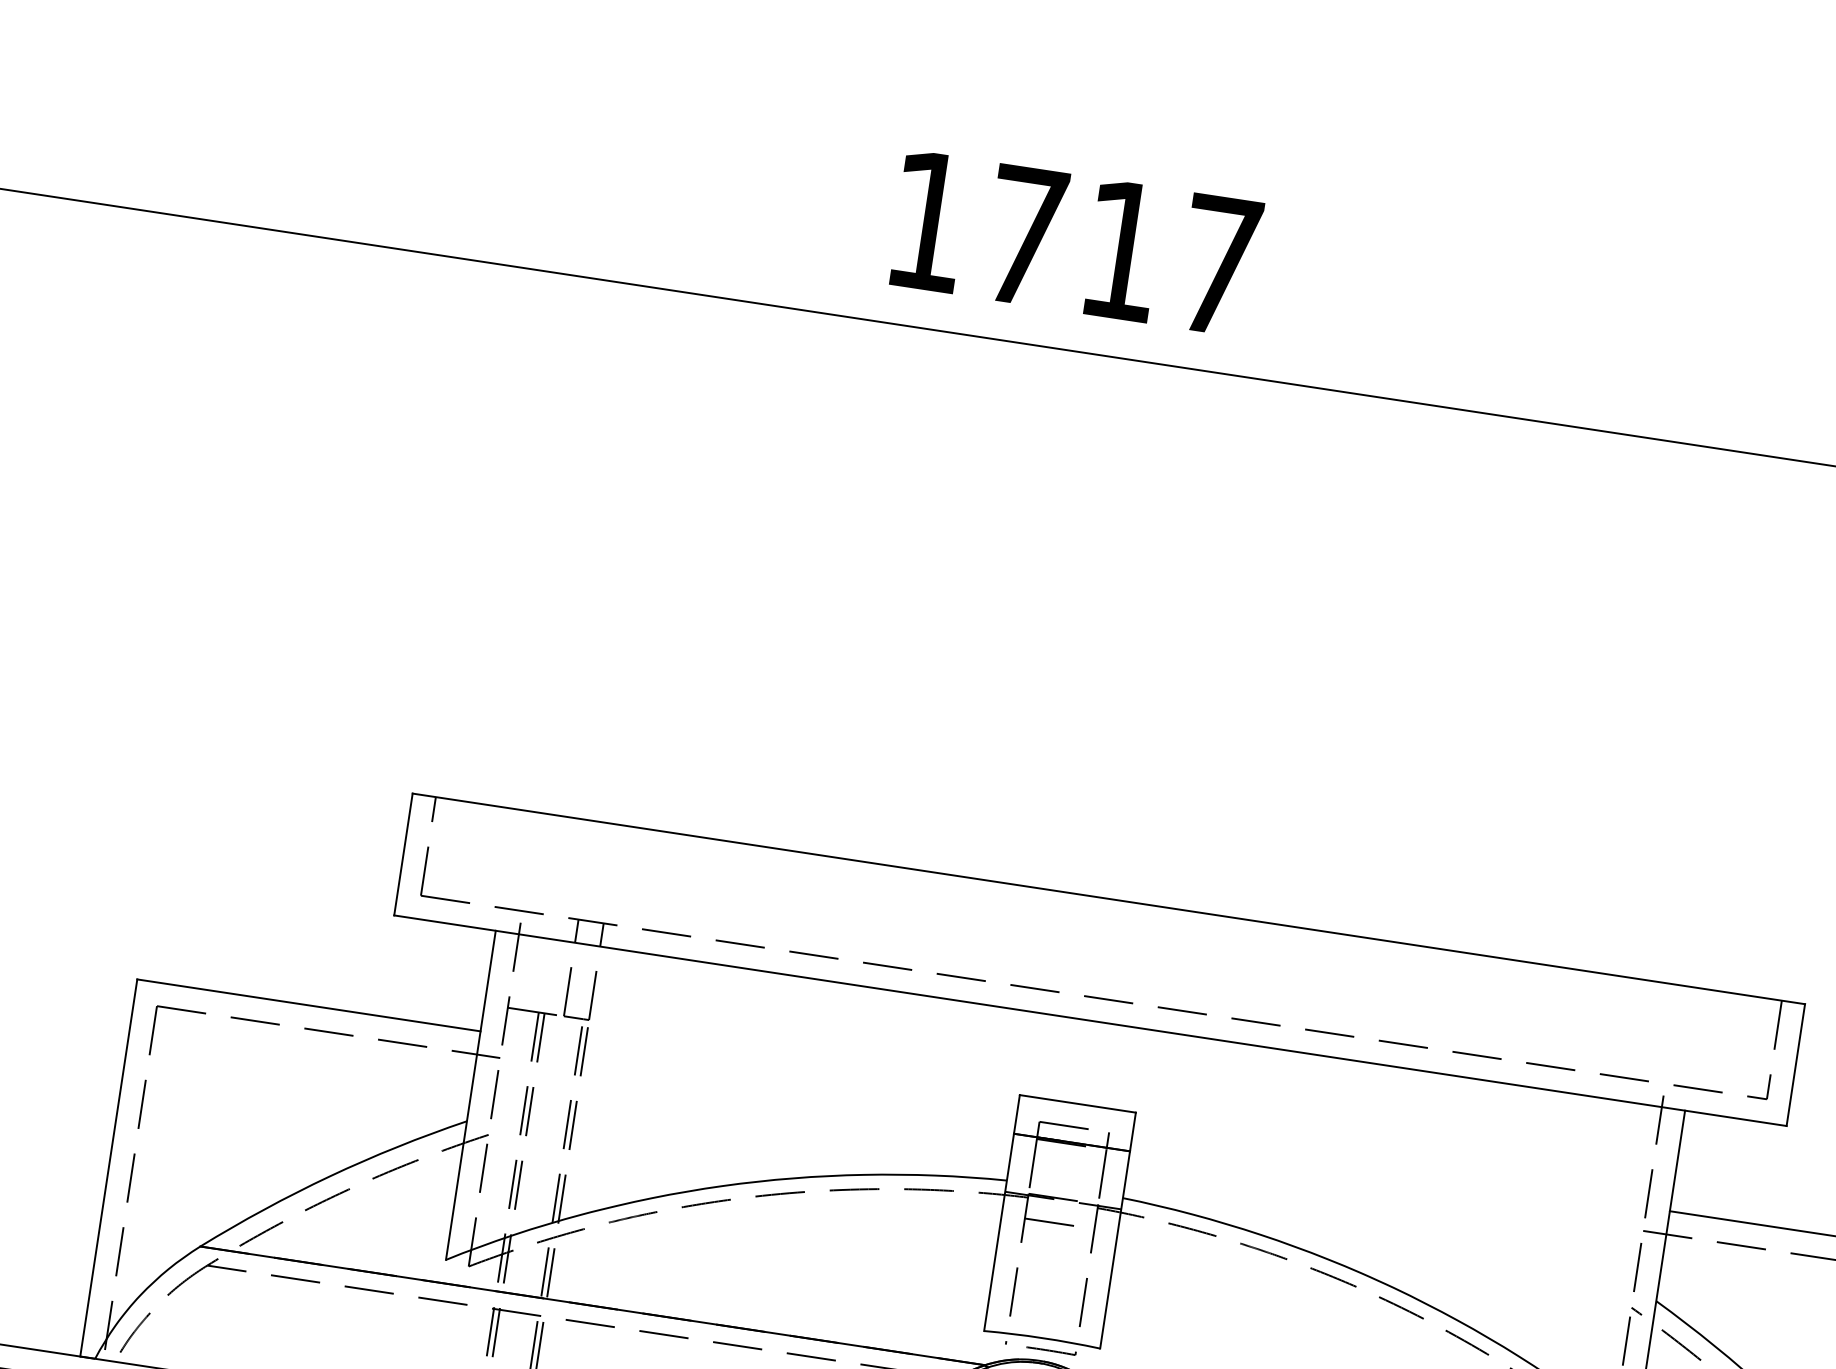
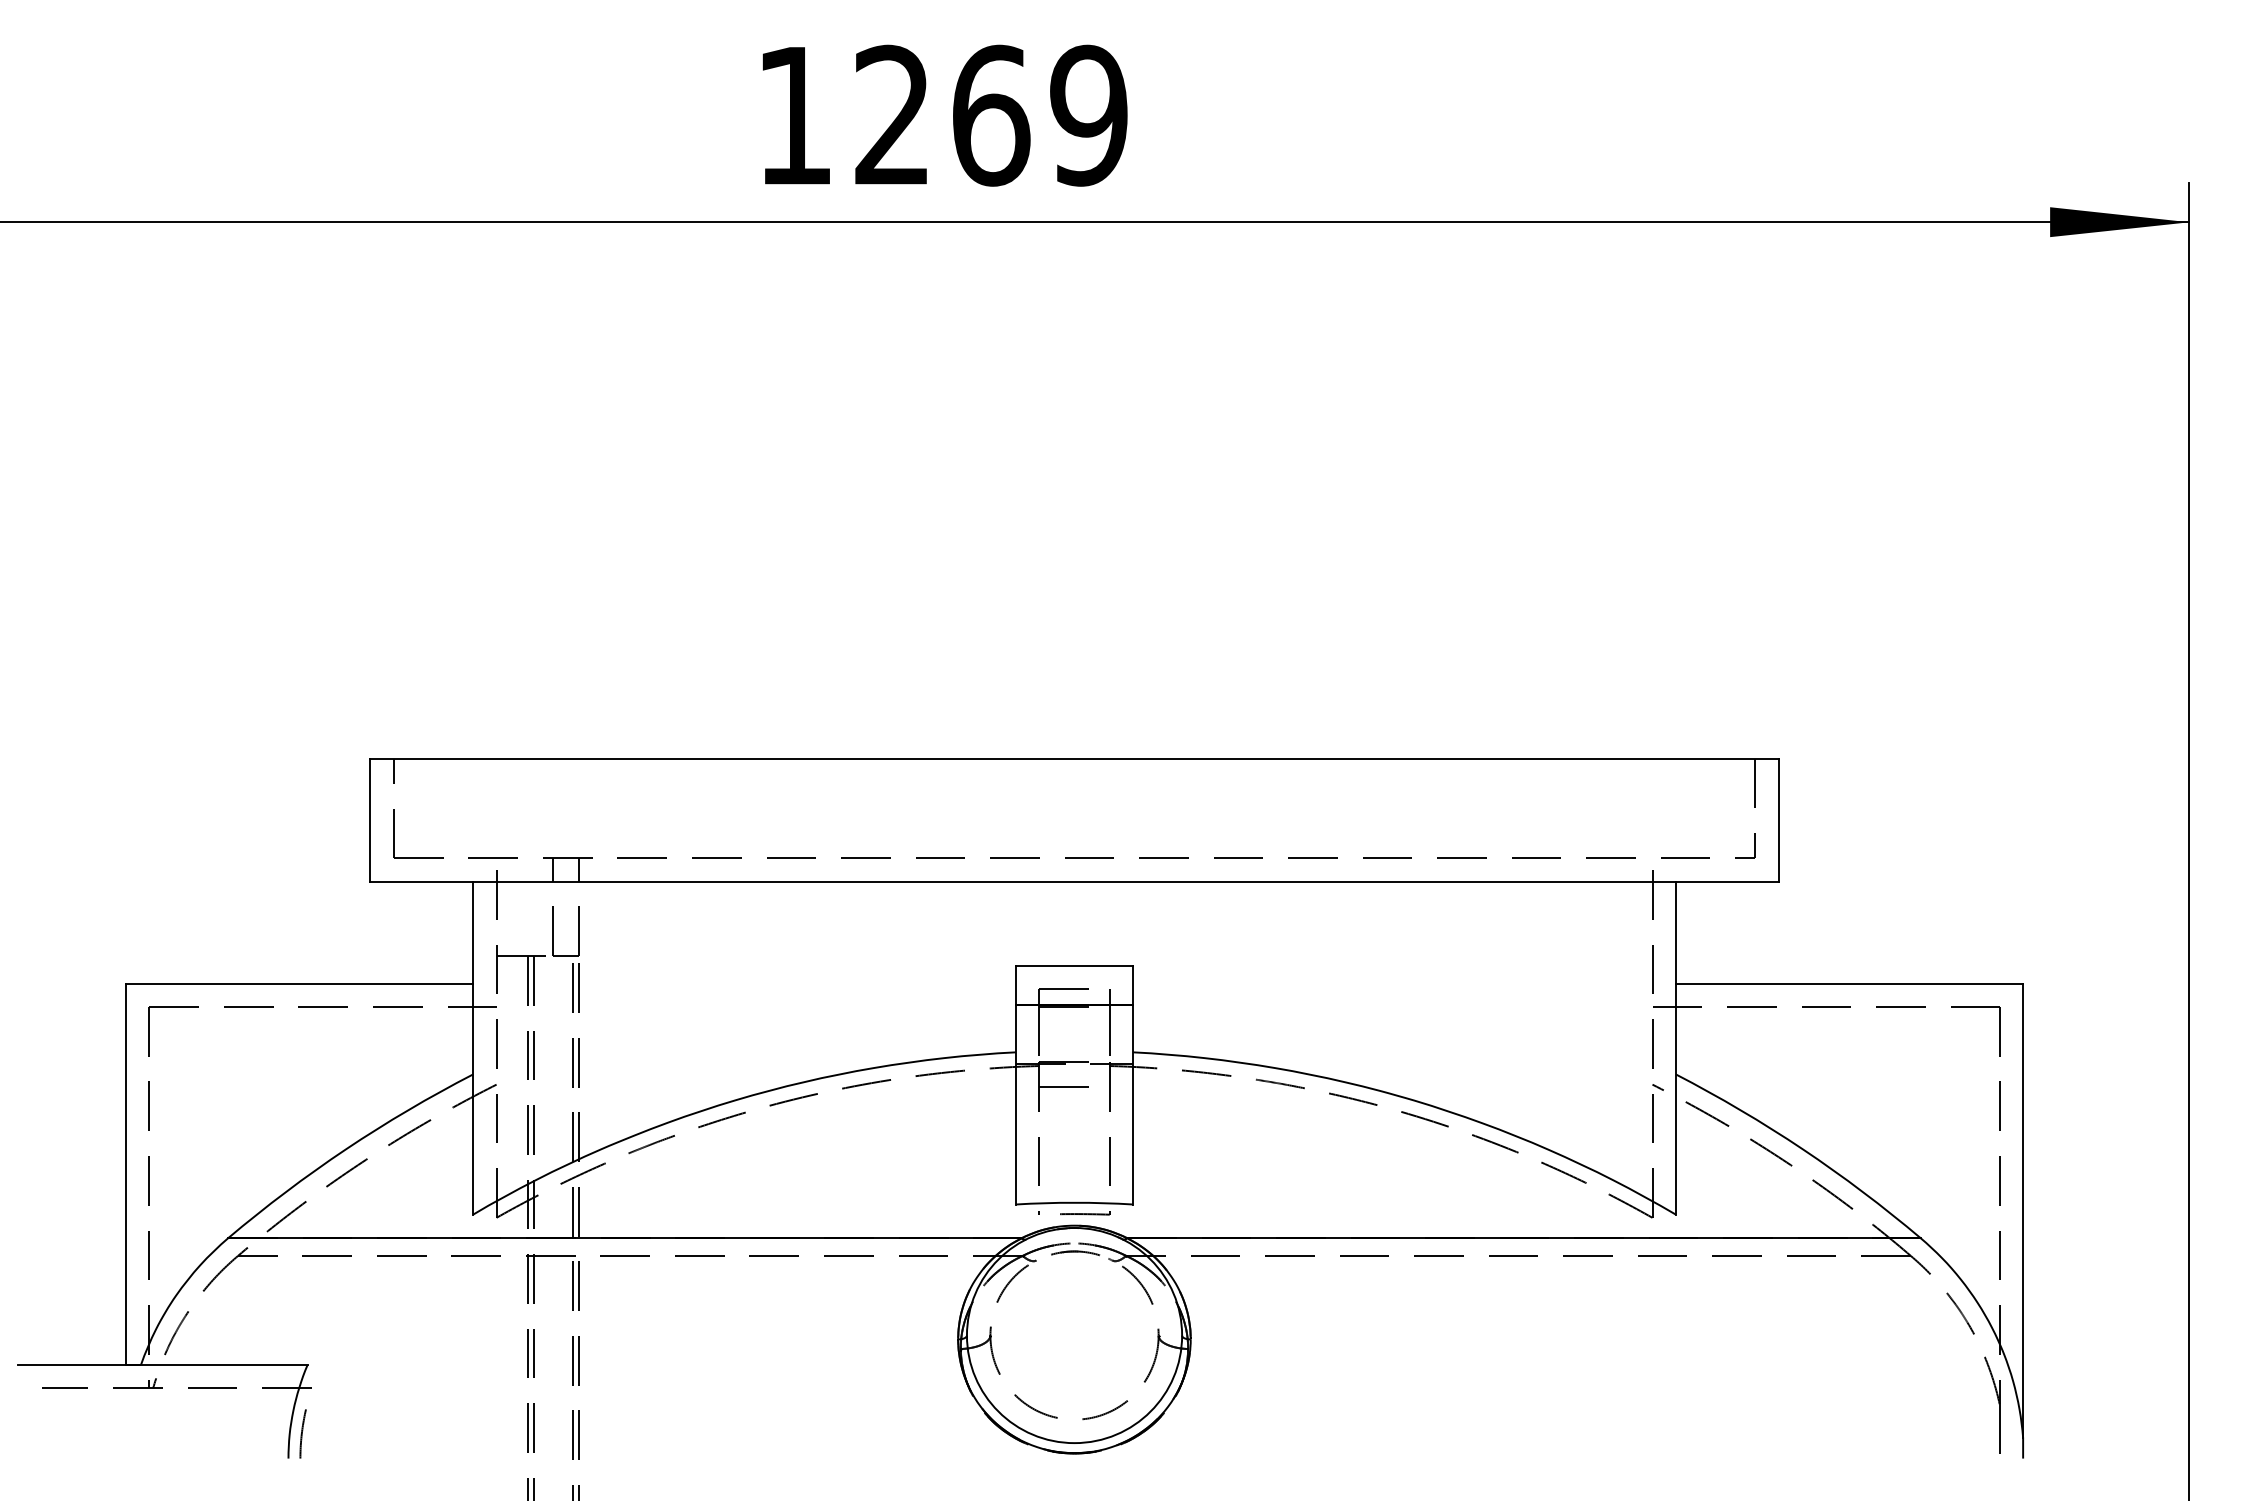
text: (1122, 250) -> (991, 115), 1717 -> 1269

